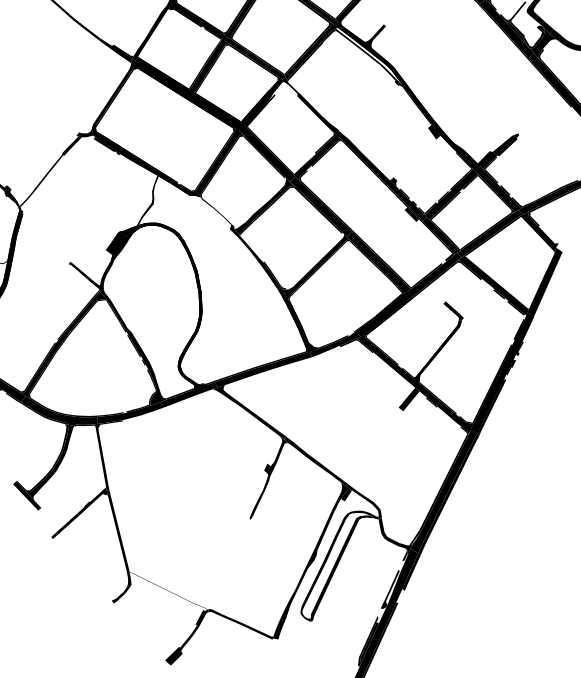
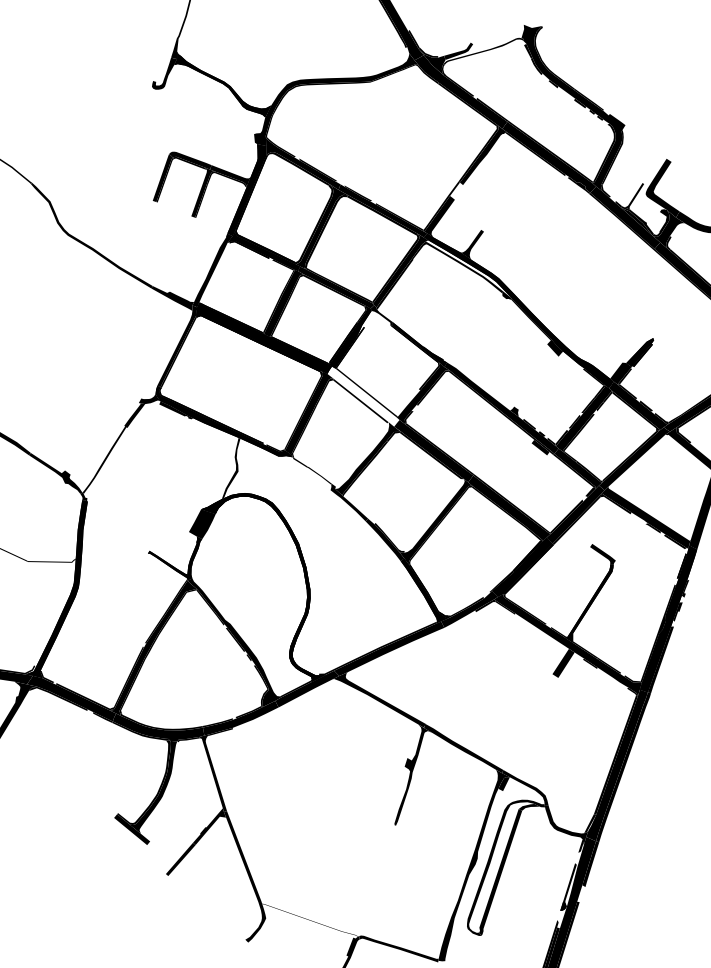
fill: (267, 153) -> (363, 396), removed
fill: (492, 236) -> (637, 461), removed

